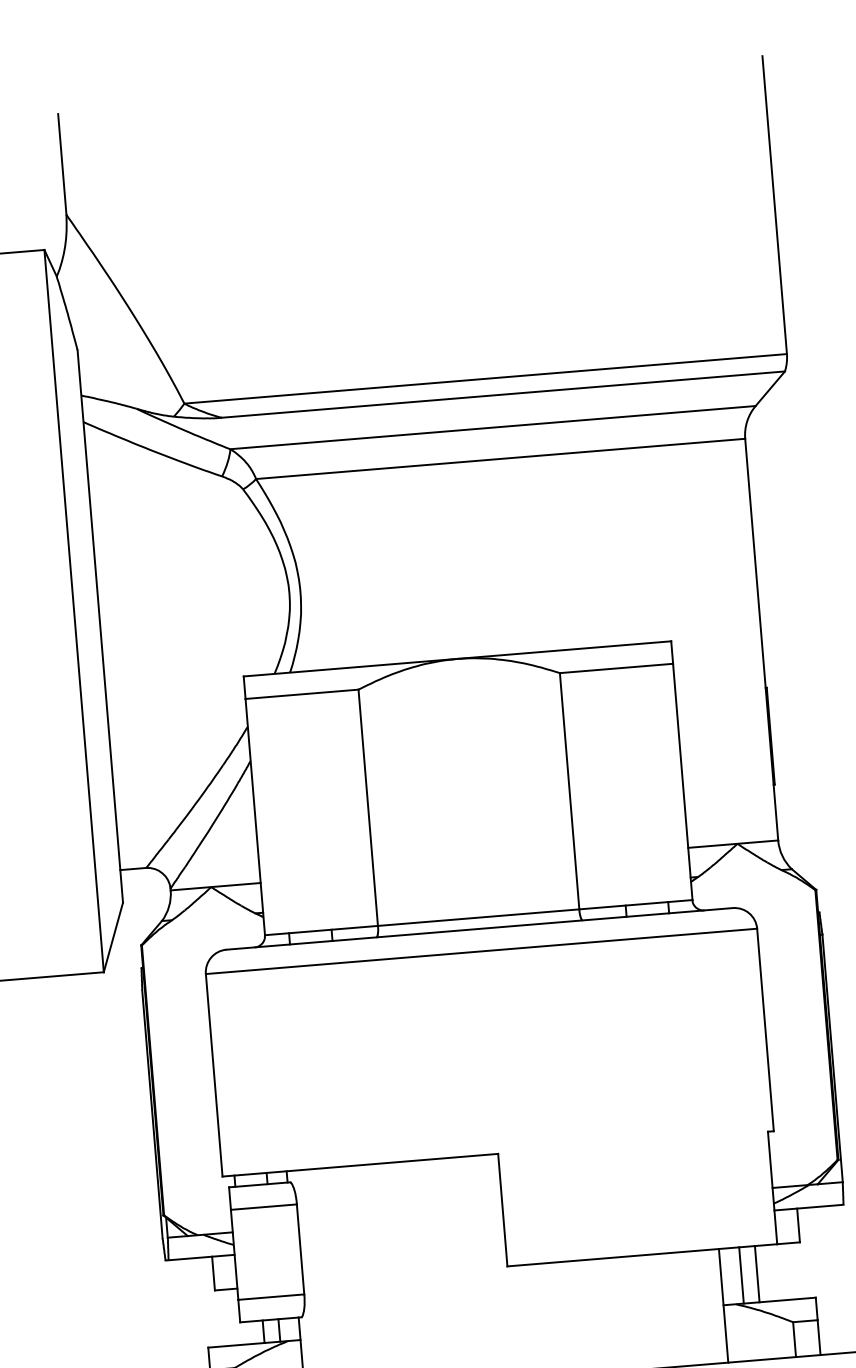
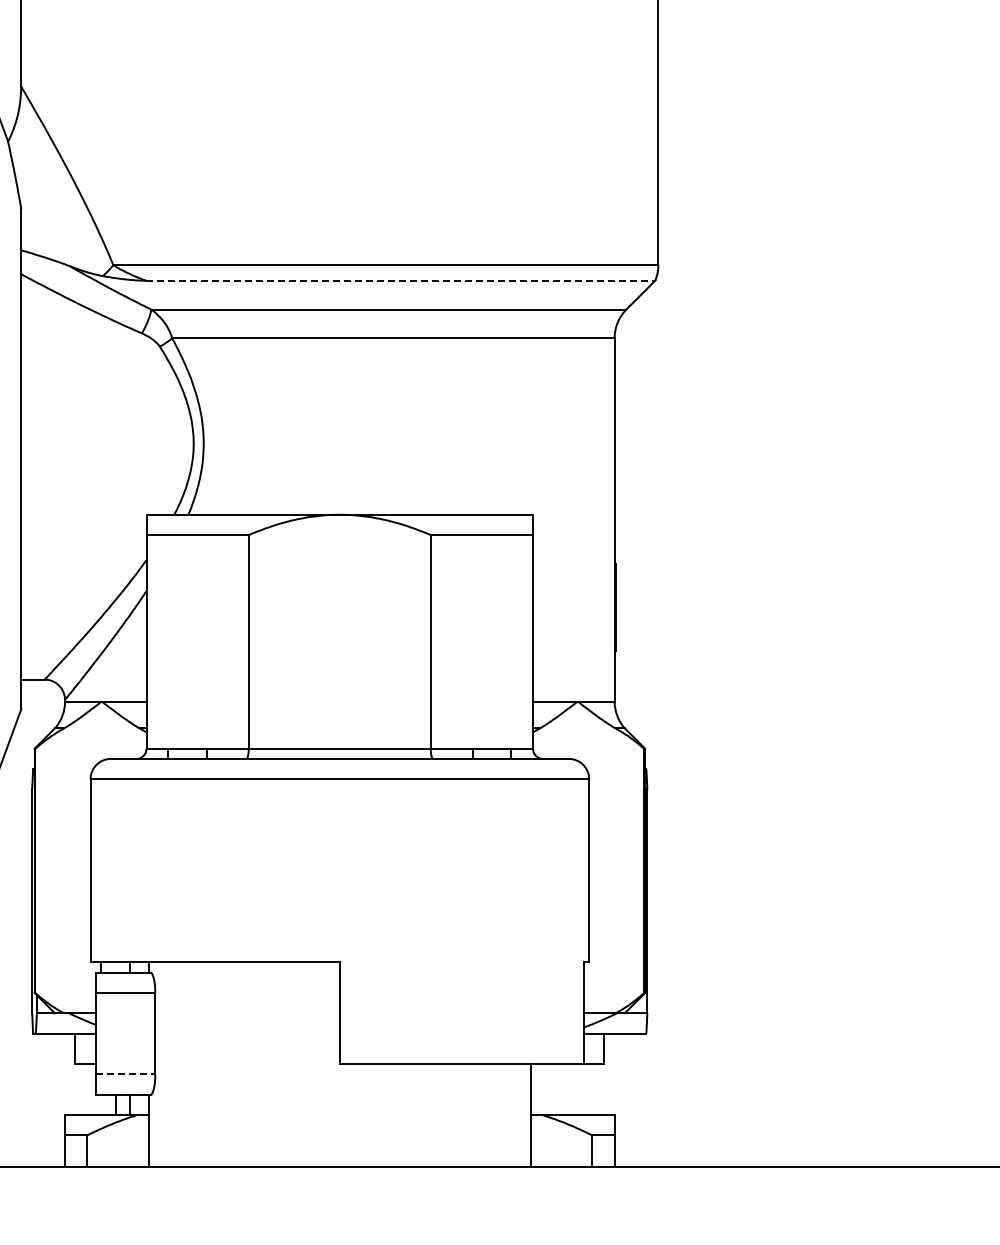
line: (503, 394) -> (400, 280), solid -> dashed
line: (756, 1274) -> (563, 1089), removed
line: (741, 1275) -> (549, 1089), removed
line: (271, 1297) -> (125, 1074), solid -> dashed

